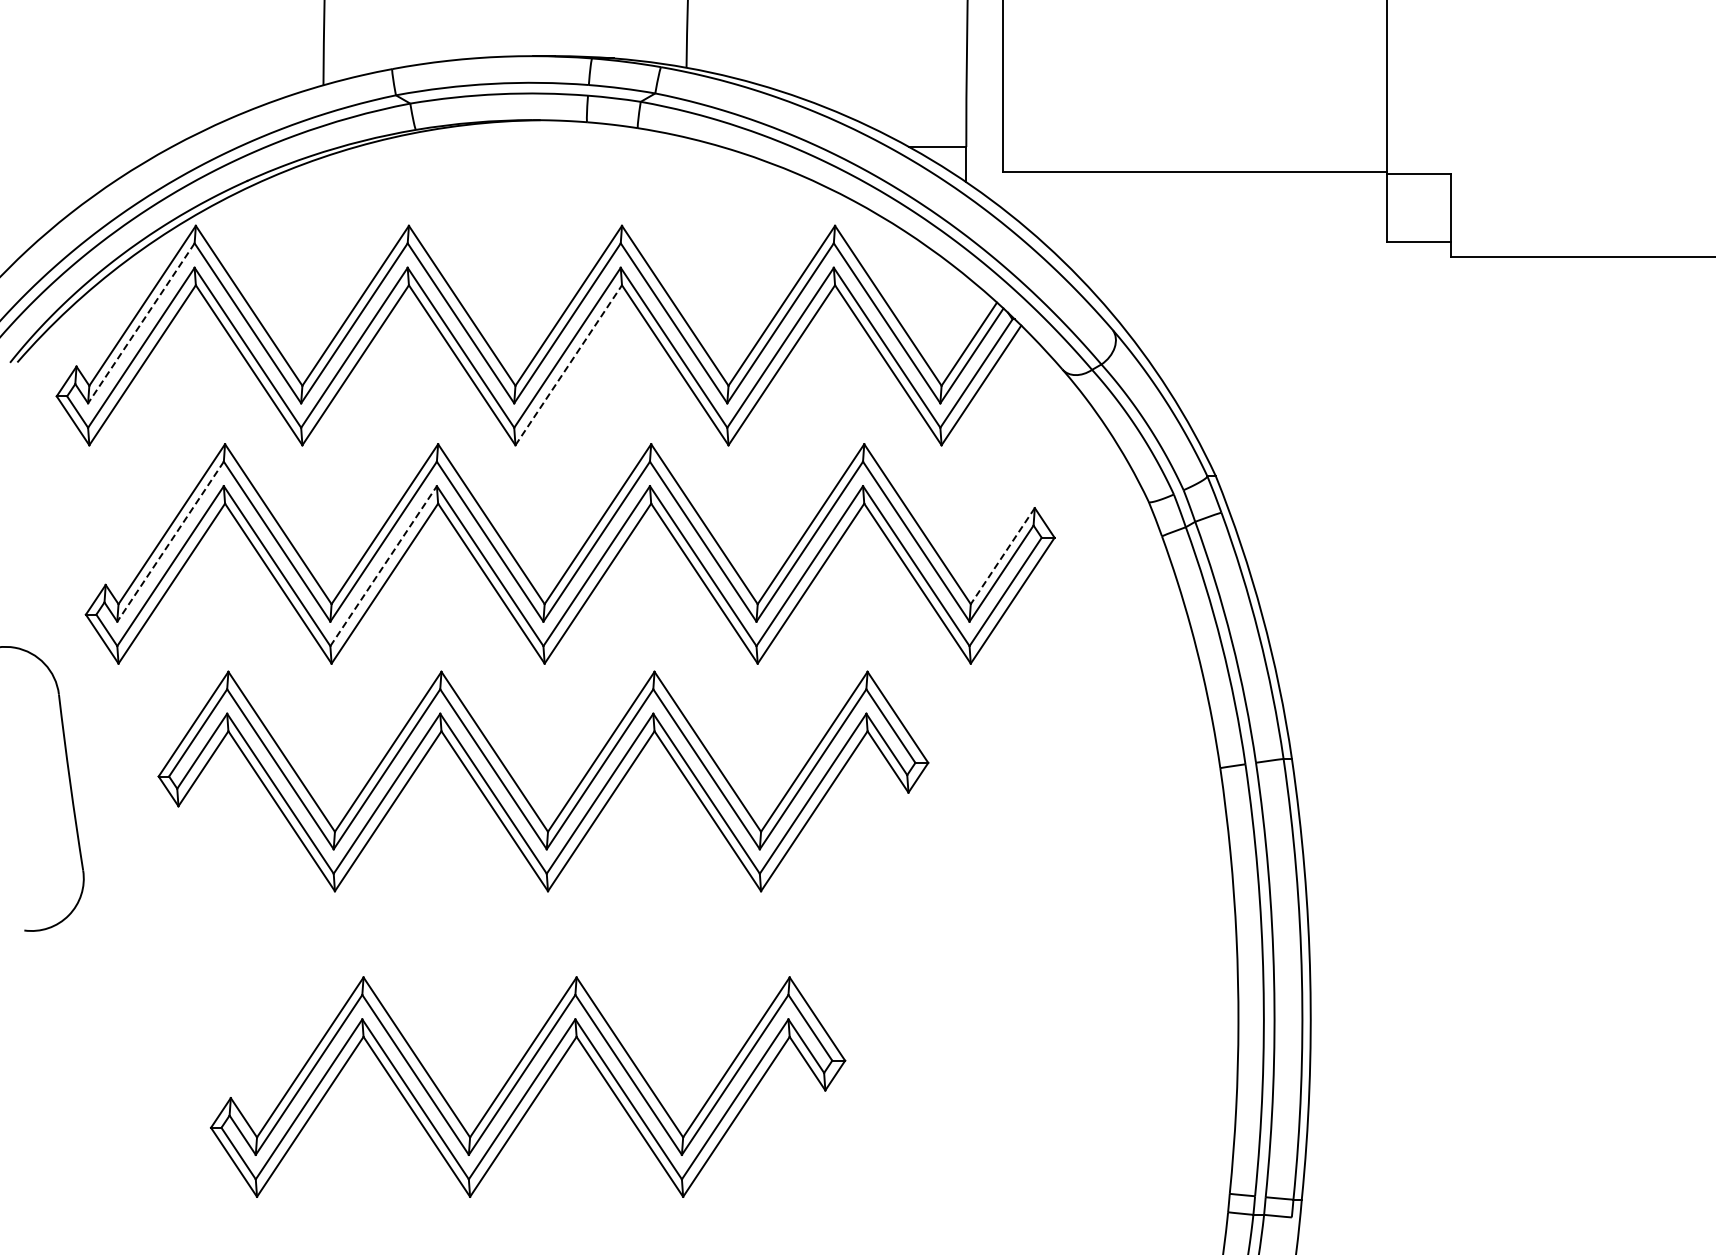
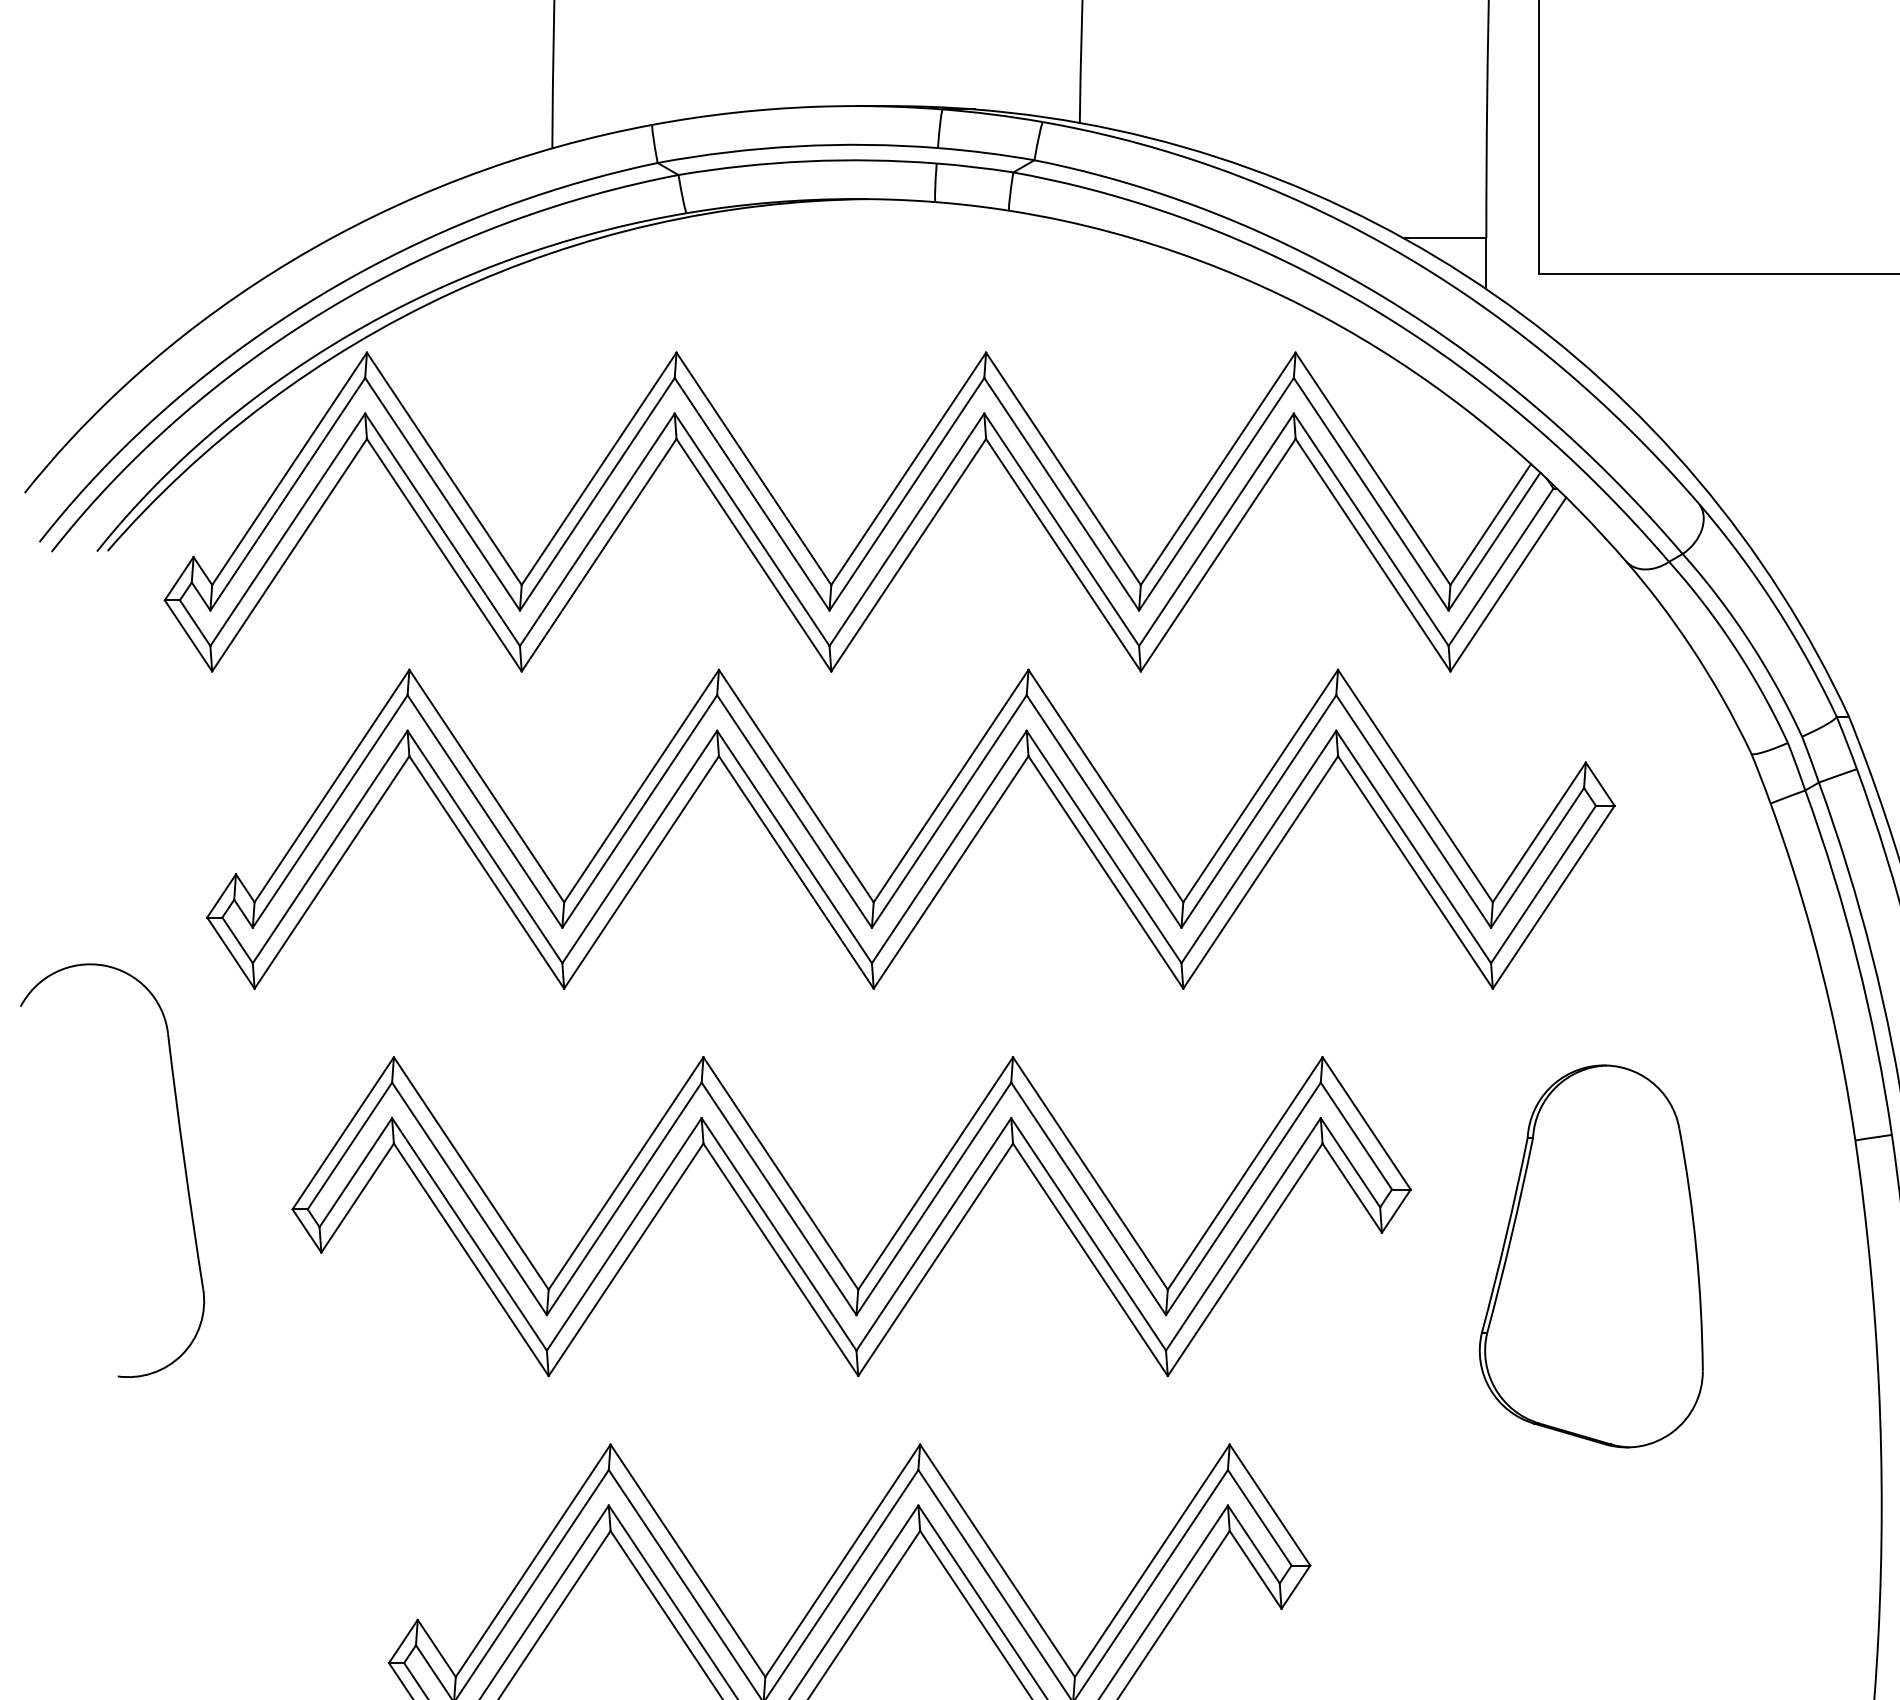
line: (141, 323) -> (287, 494), dashed -> solid
line: (569, 364) -> (909, 554), dashed -> solid
line: (170, 542) -> (330, 812), dashed -> solid
line: (1002, 556) -> (1538, 833), dashed -> solid
line: (383, 565) -> (639, 846), dashed -> solid
part: (524, 794) -> (824, 1235), moved
part: (1038, 847) -> (1591, 1255), added

